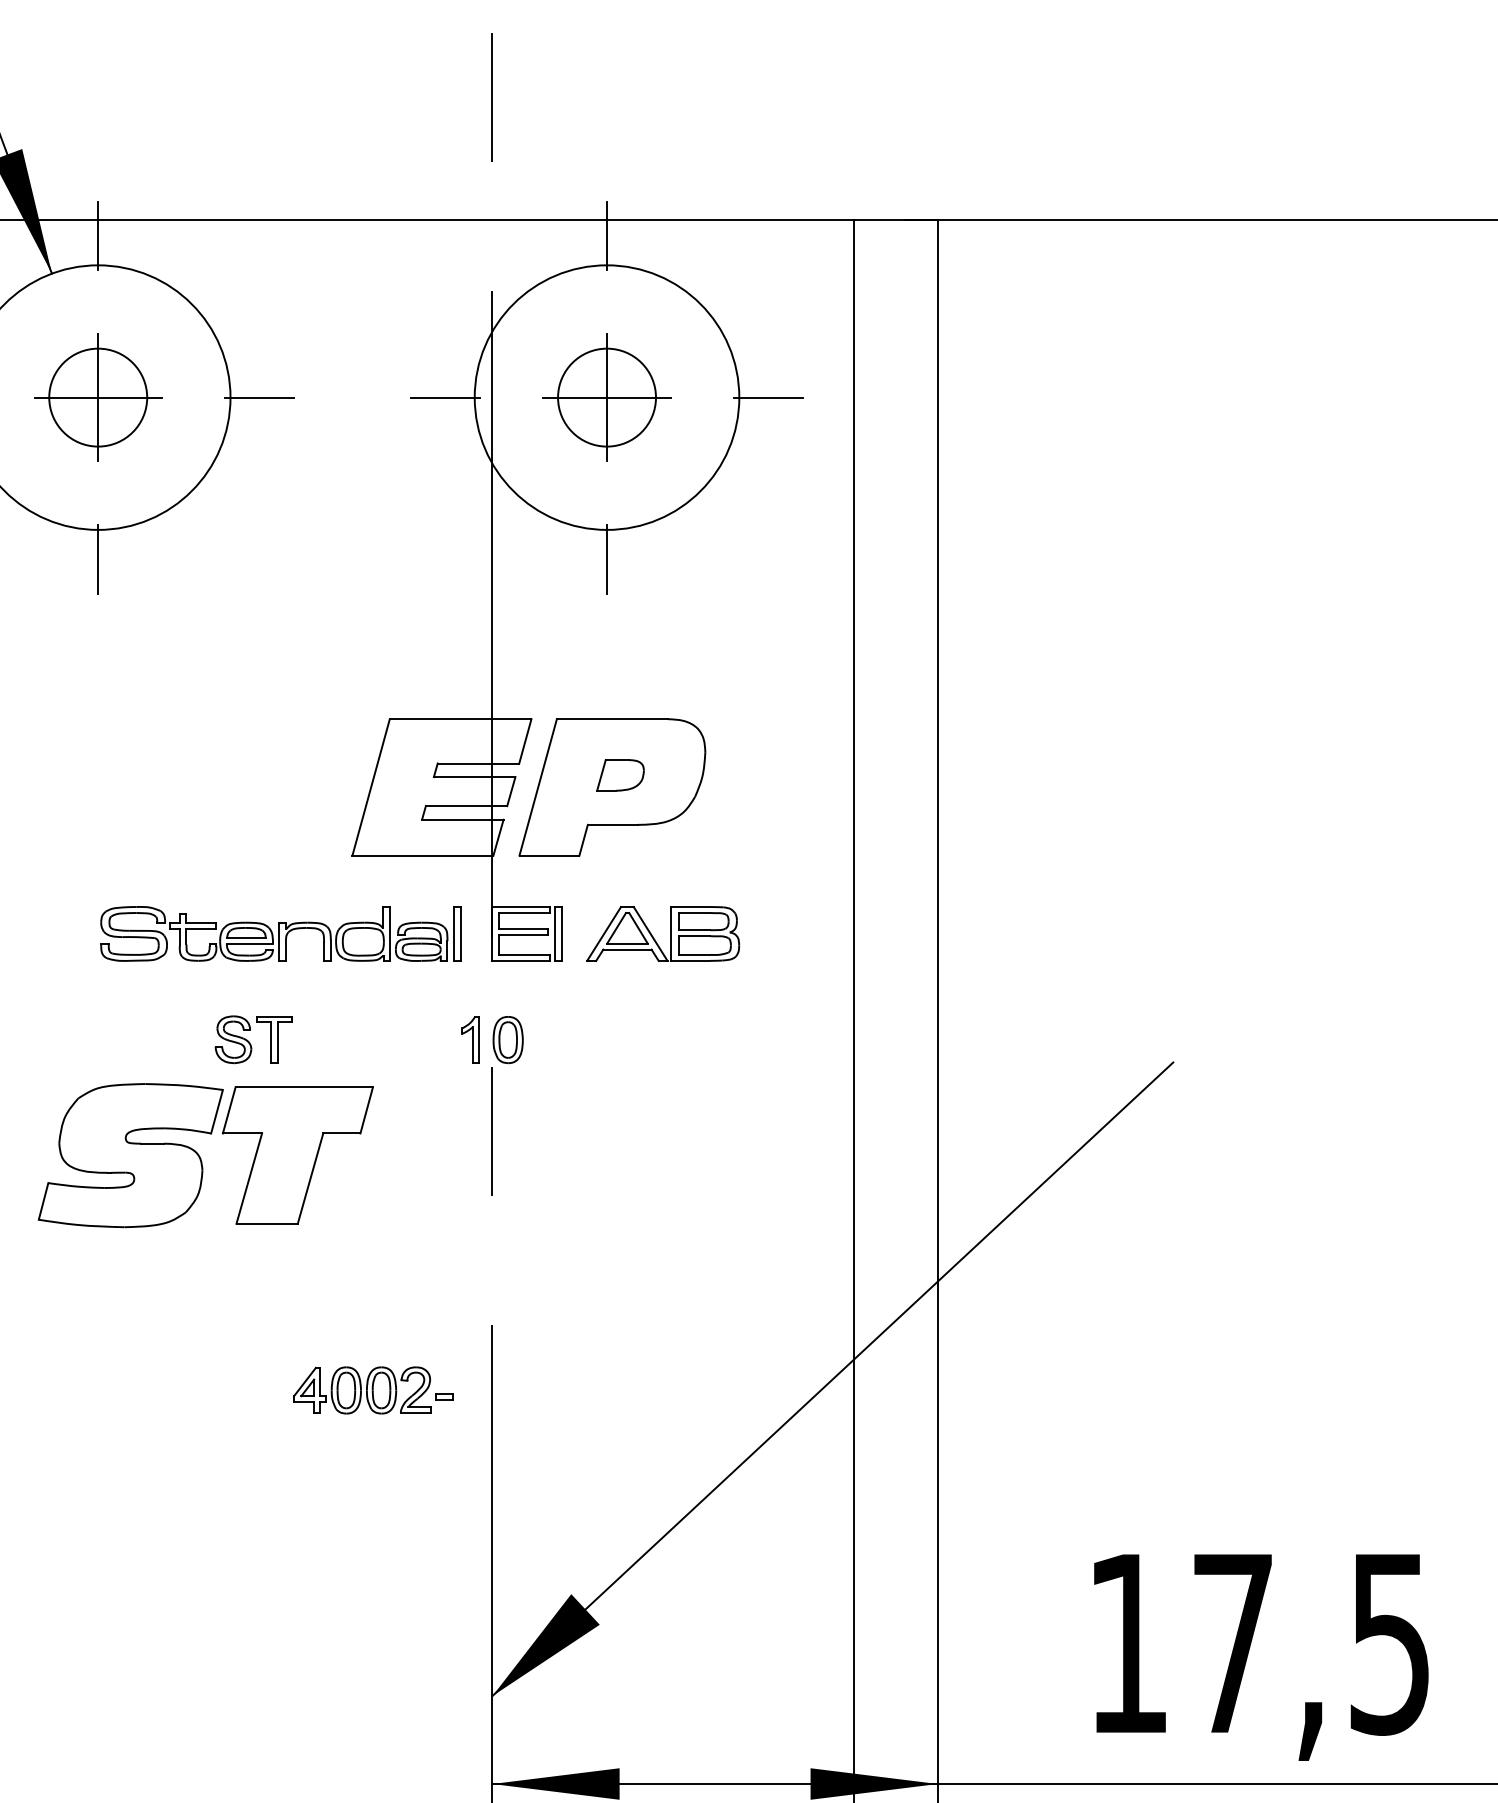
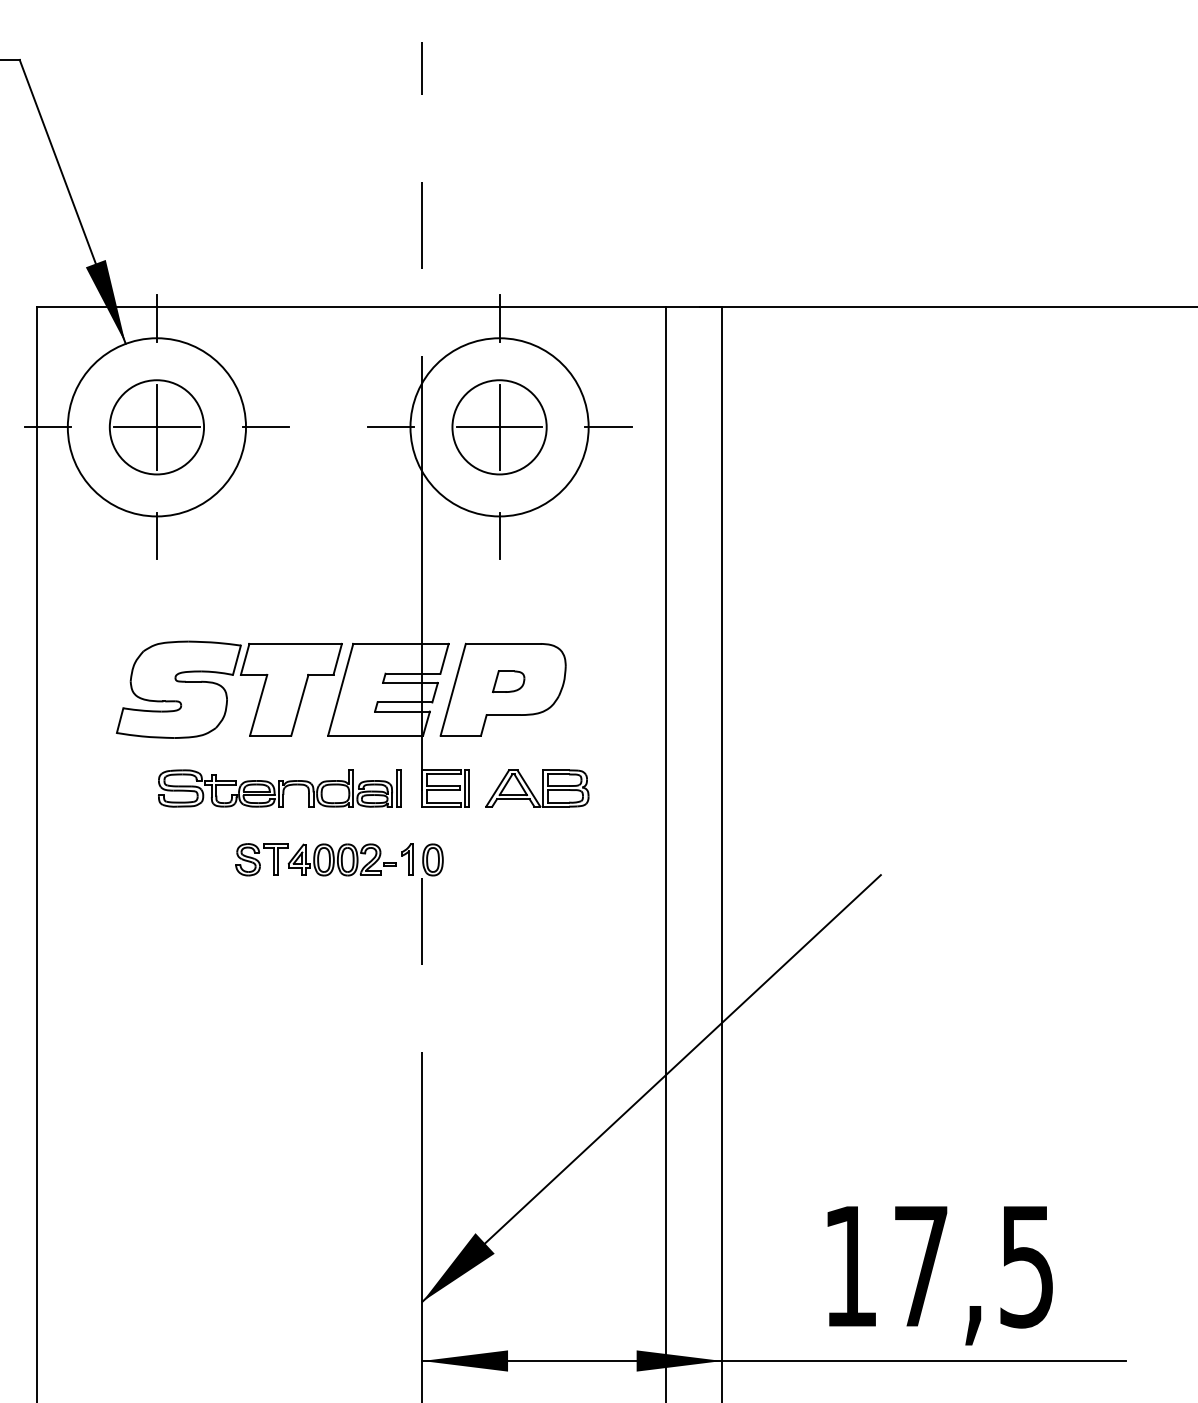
circle: (97, 397) -> (156, 427), size x1.43
circle: (606, 397) -> (499, 427), size x1.43
part: (205, 1155) -> (229, 689), moved
part: (372, 1389) -> (341, 859), moved

